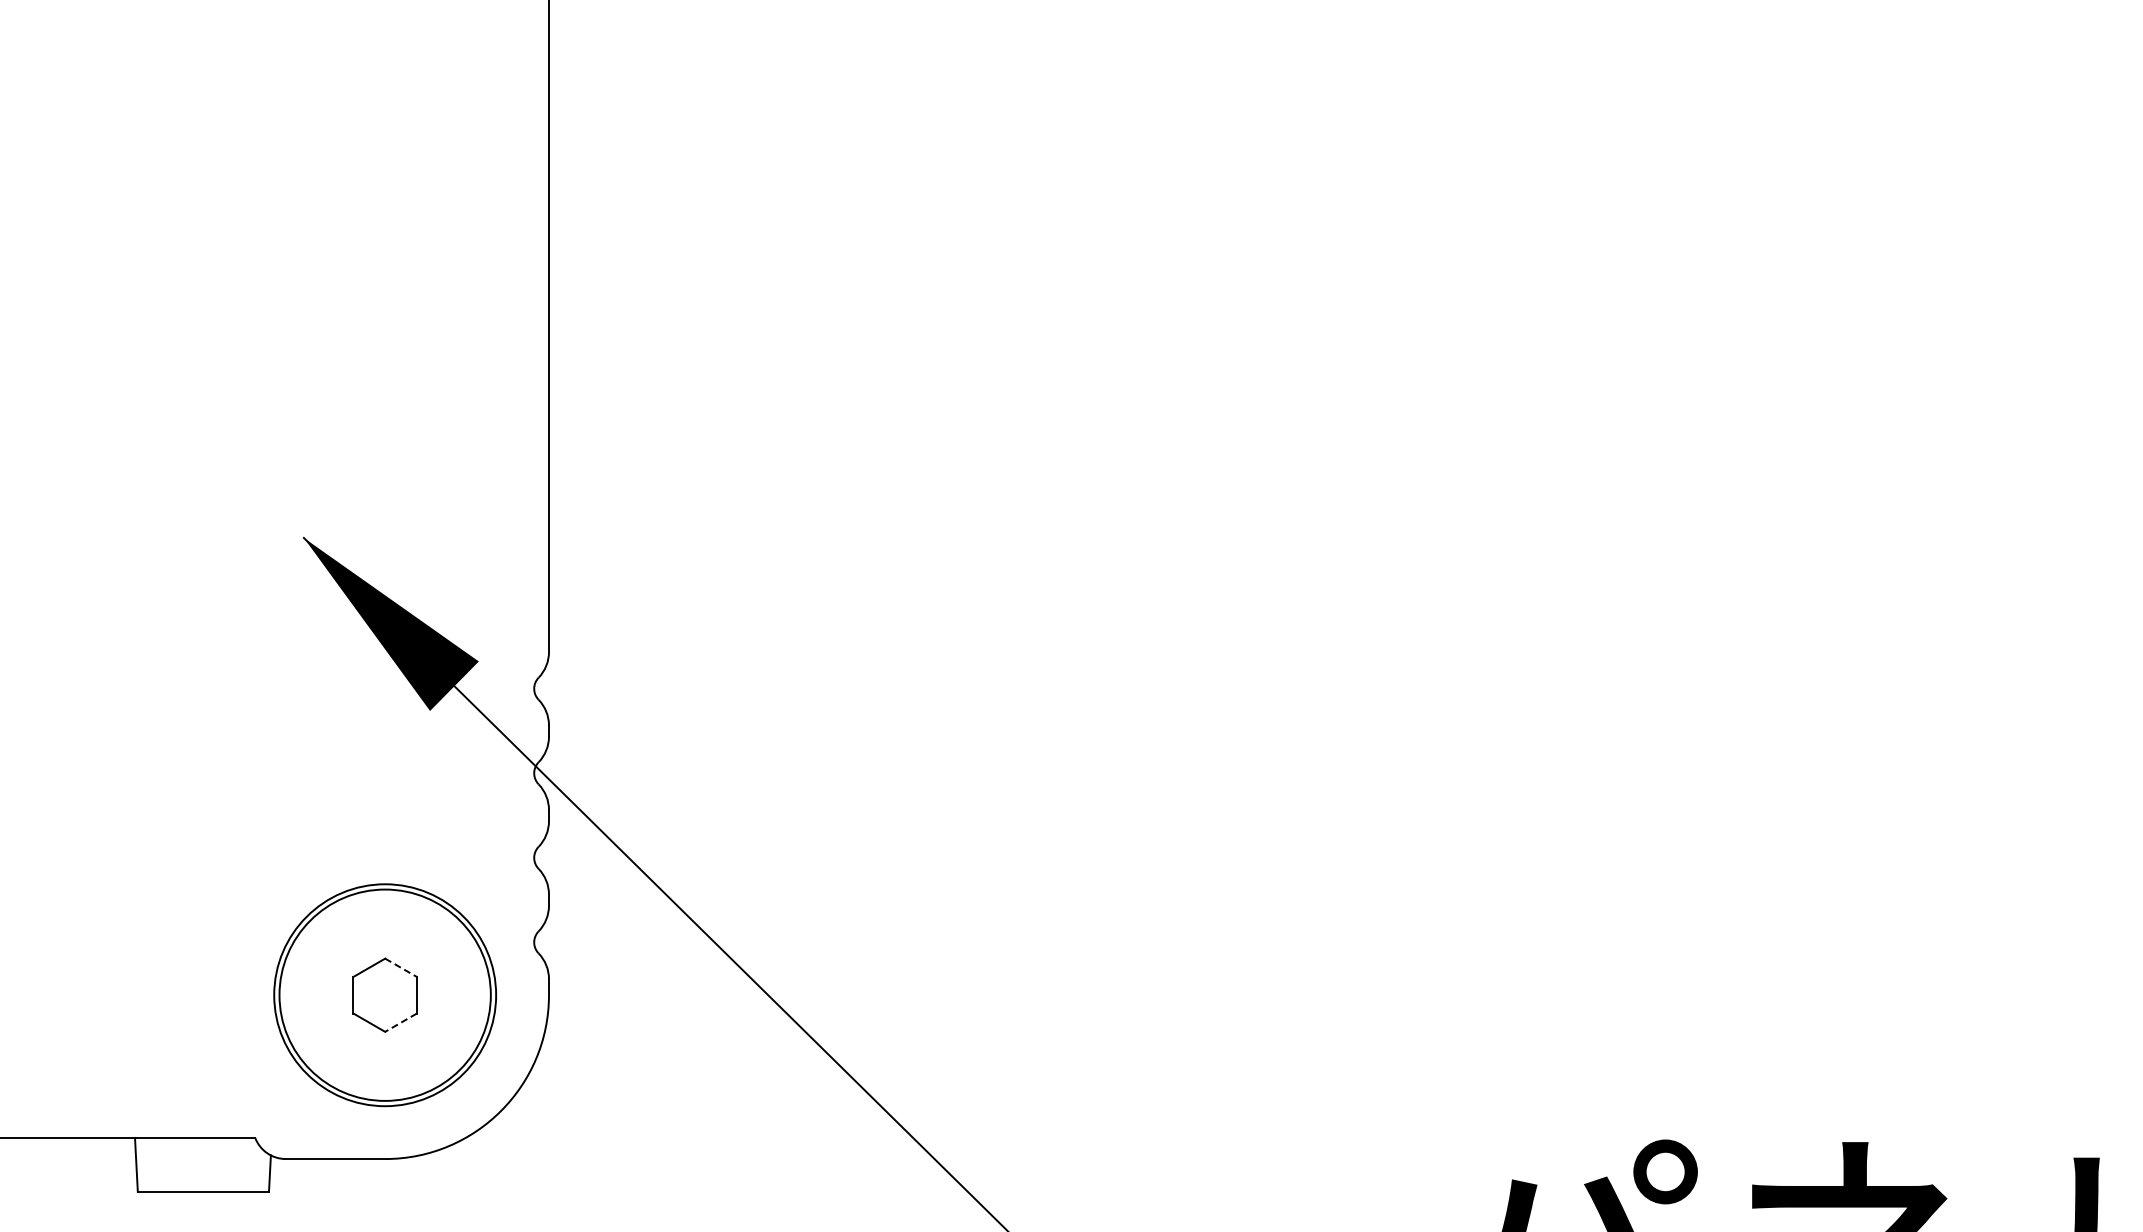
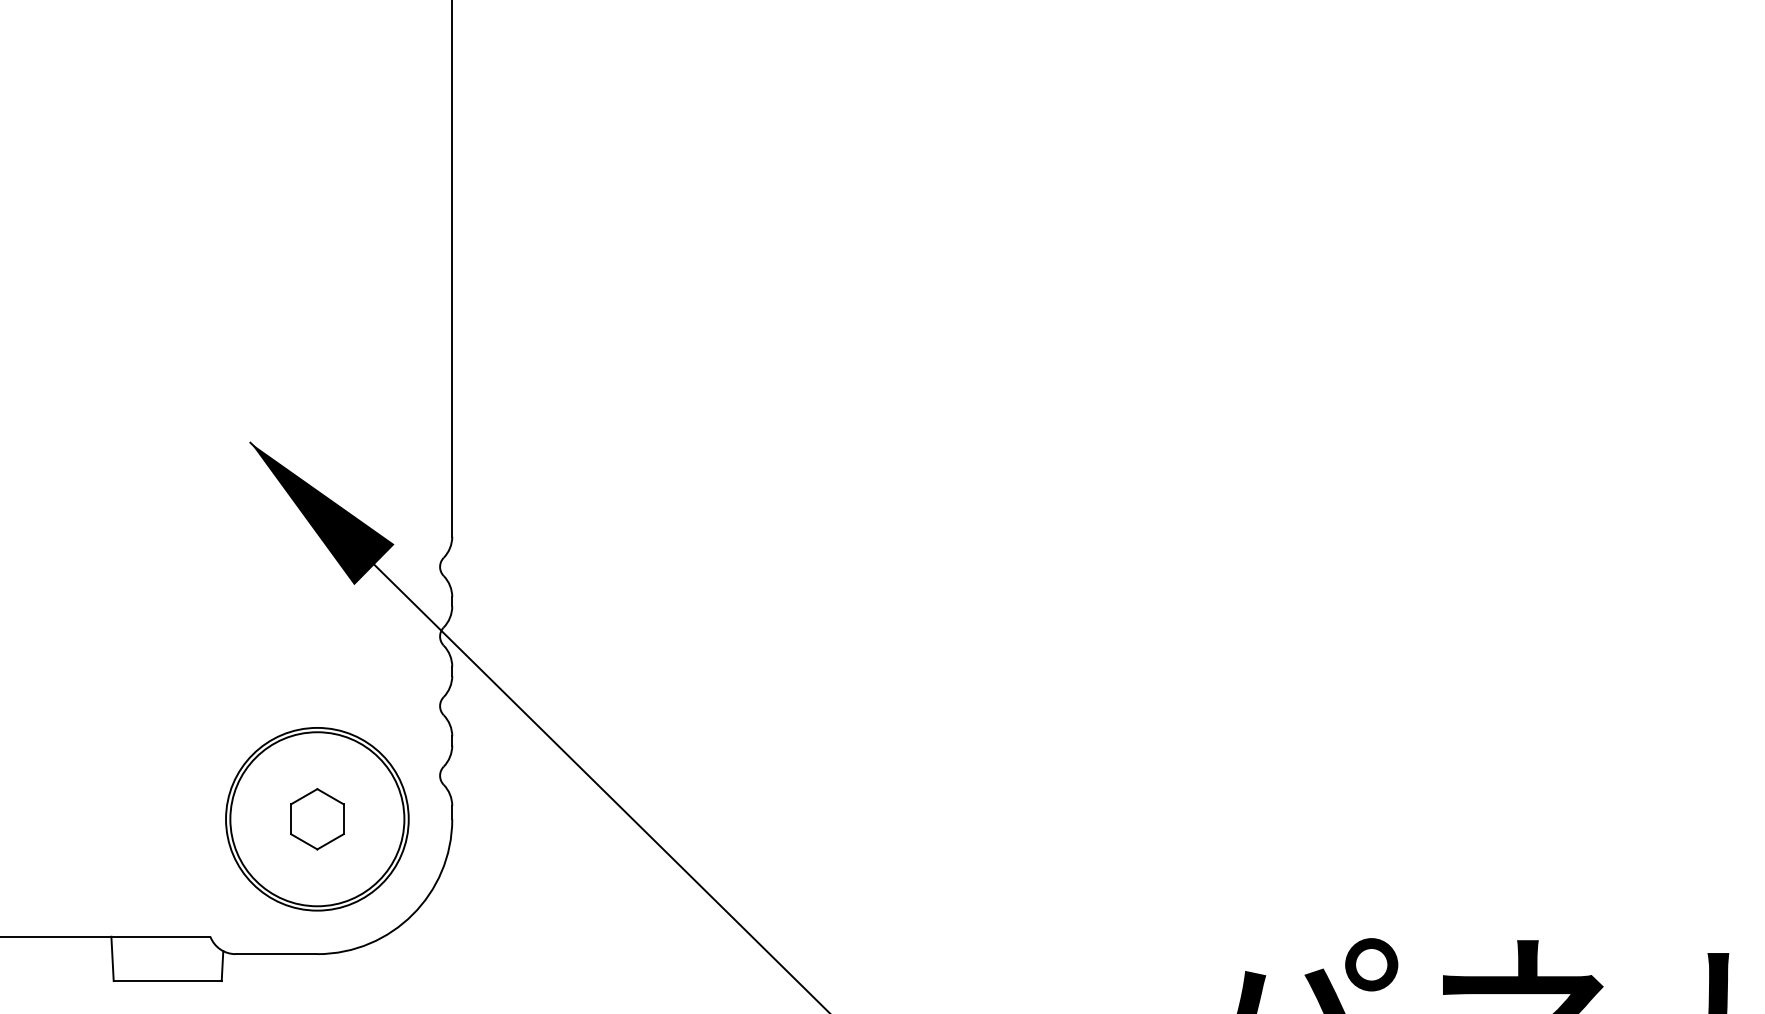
line: (401, 968) -> (330, 797), dashed -> solid
line: (400, 1022) -> (329, 841), dashed -> solid

